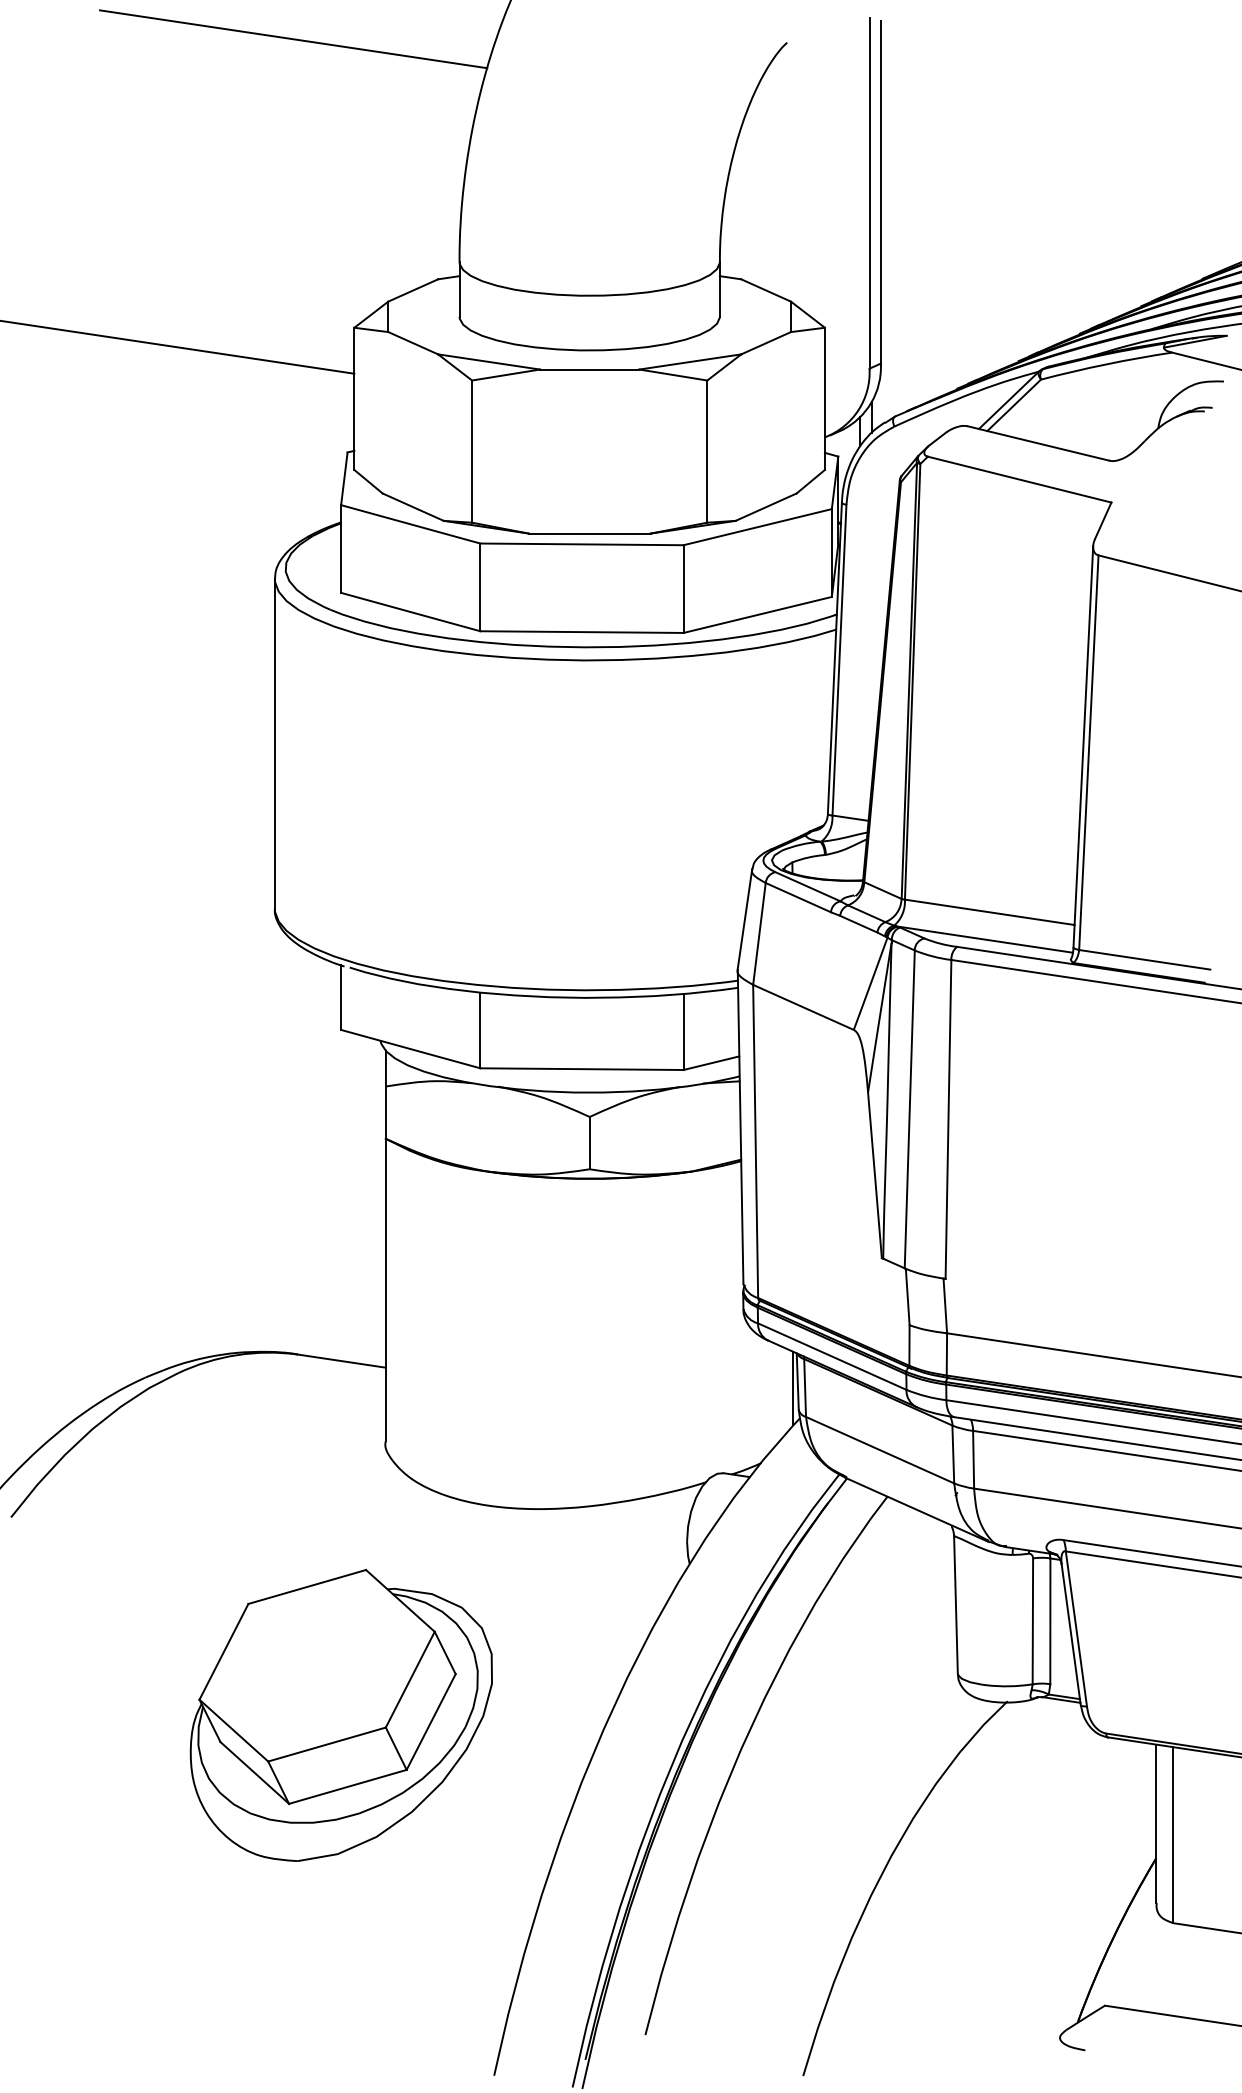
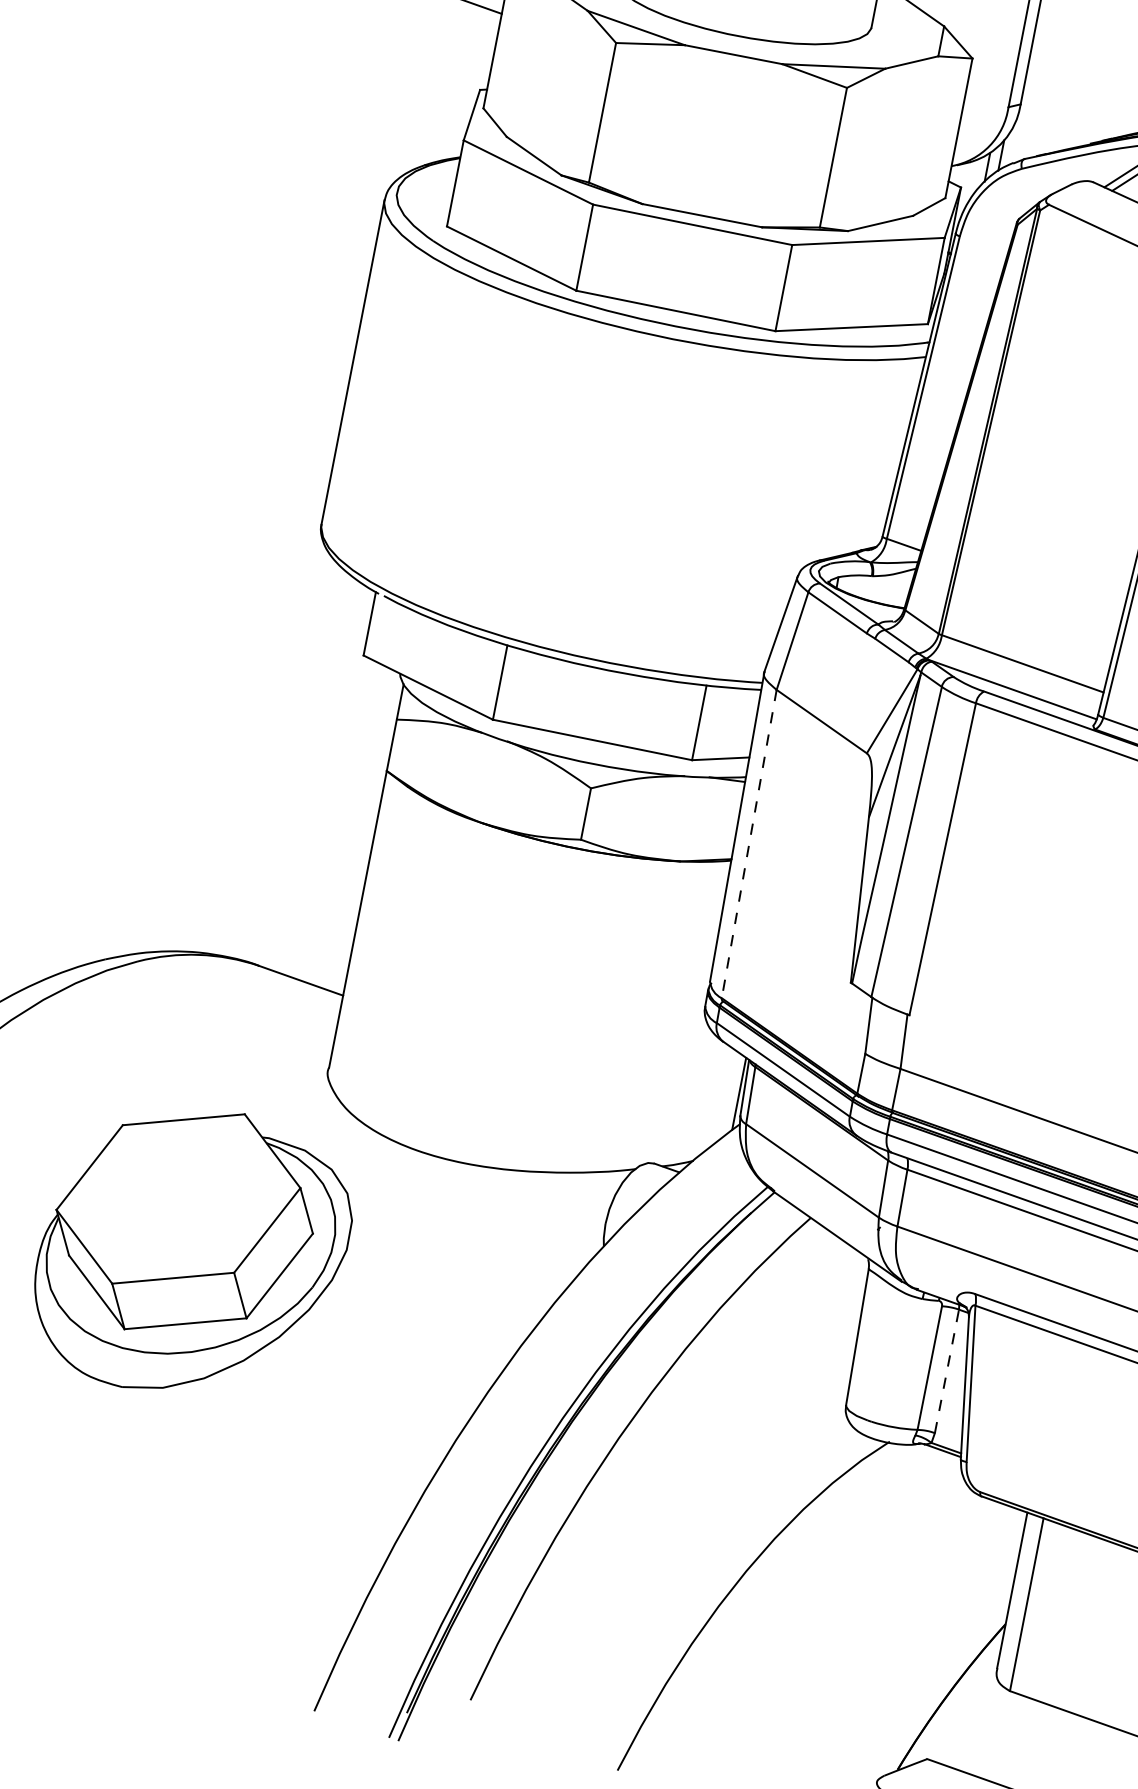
line: (755, 1141) -> (749, 844), solid -> dashed
line: (1050, 1621) -> (947, 1371), solid -> dashed
part: (340, 1714) -> (192, 1251), moved

